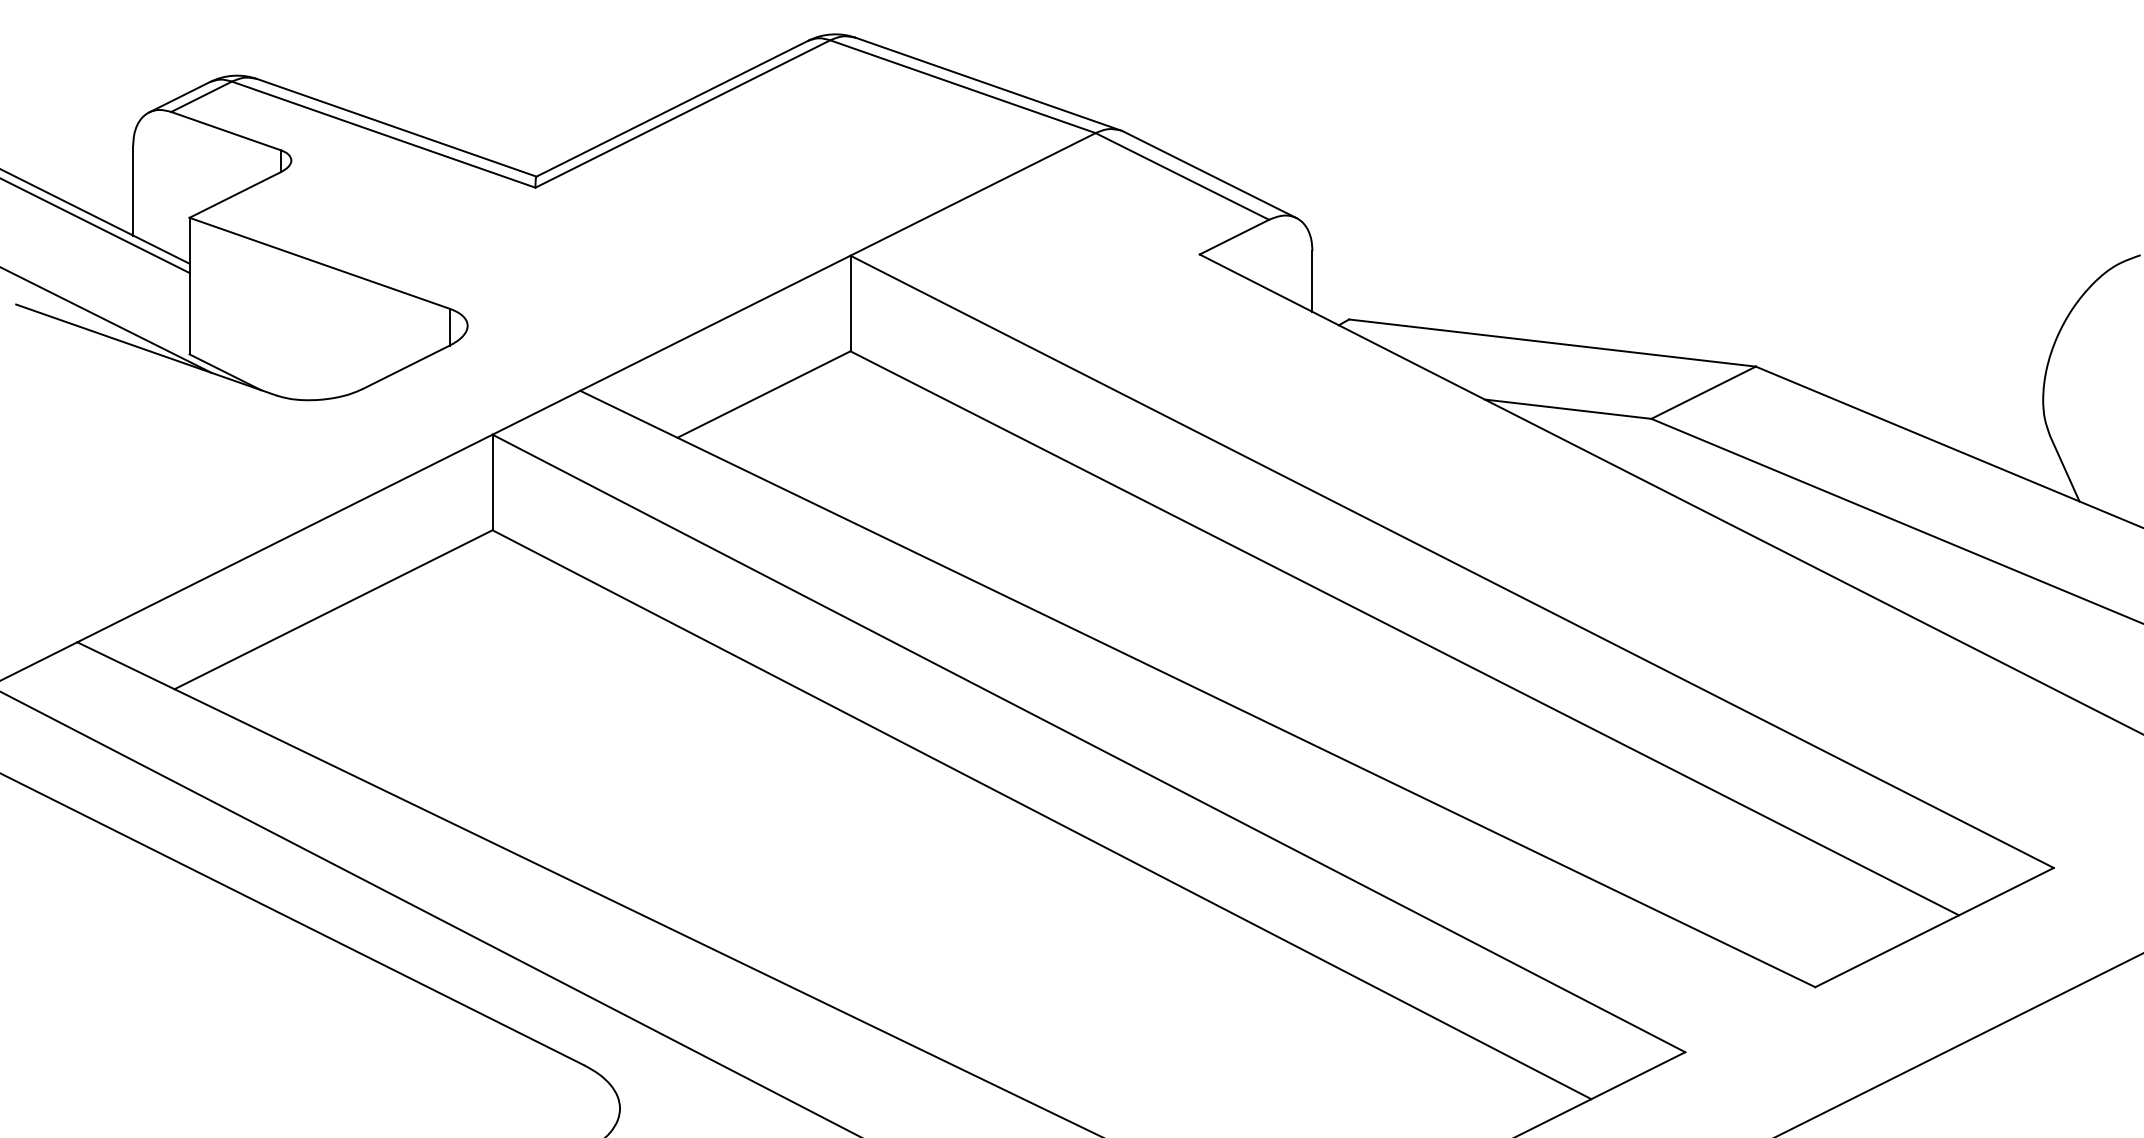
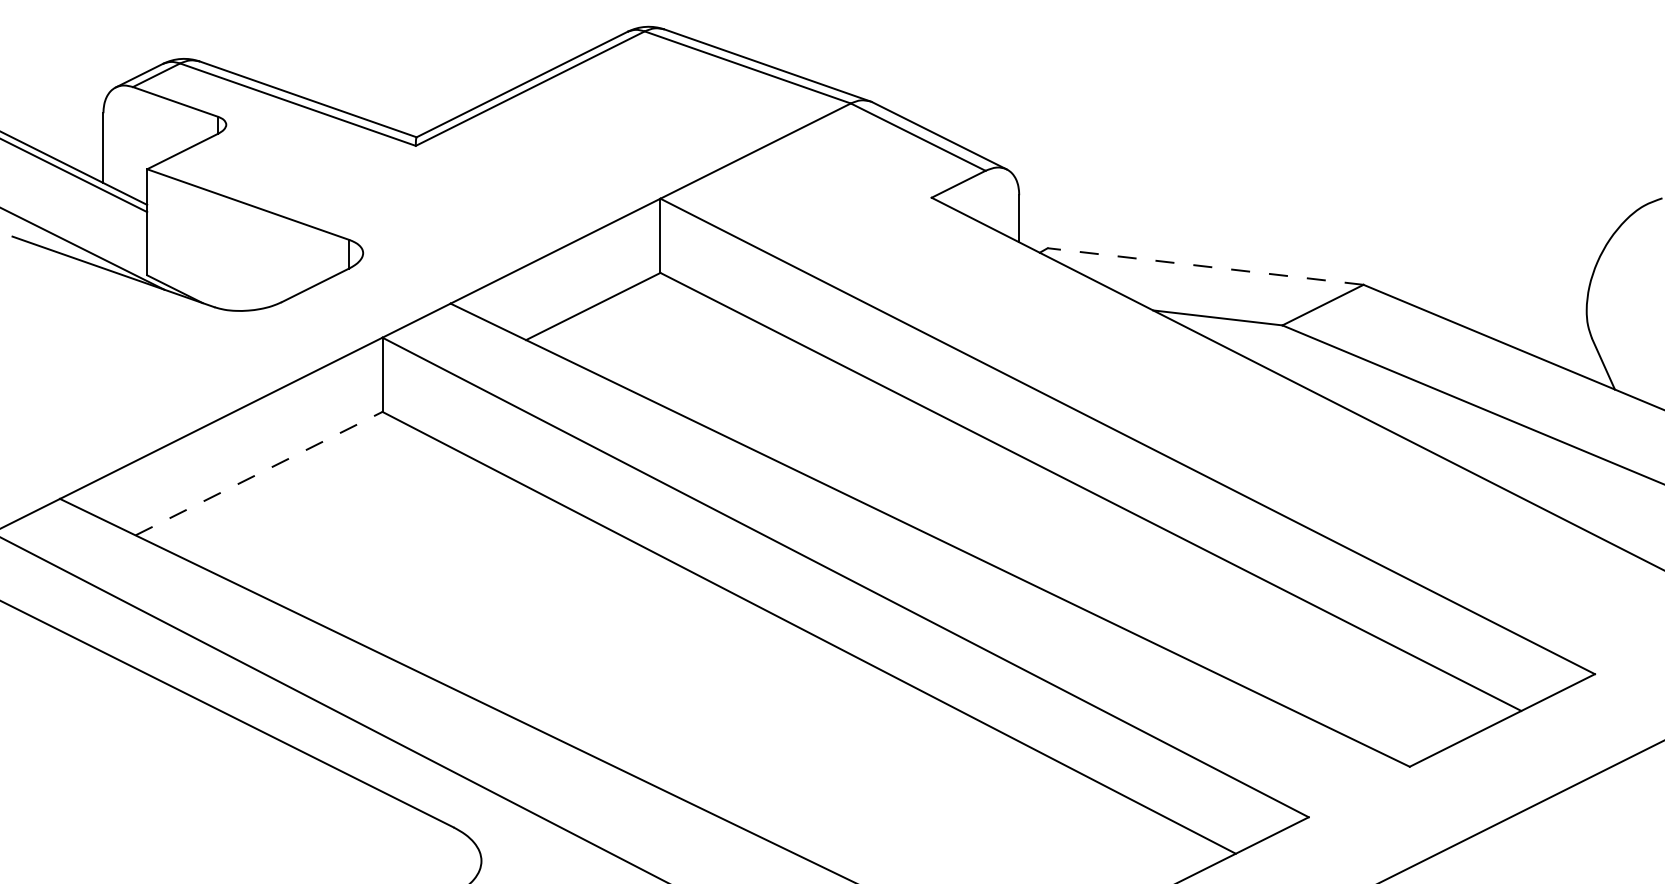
line: (1552, 343) -> (1205, 266), solid -> dashed
line: (333, 609) -> (258, 473), solid -> dashed

